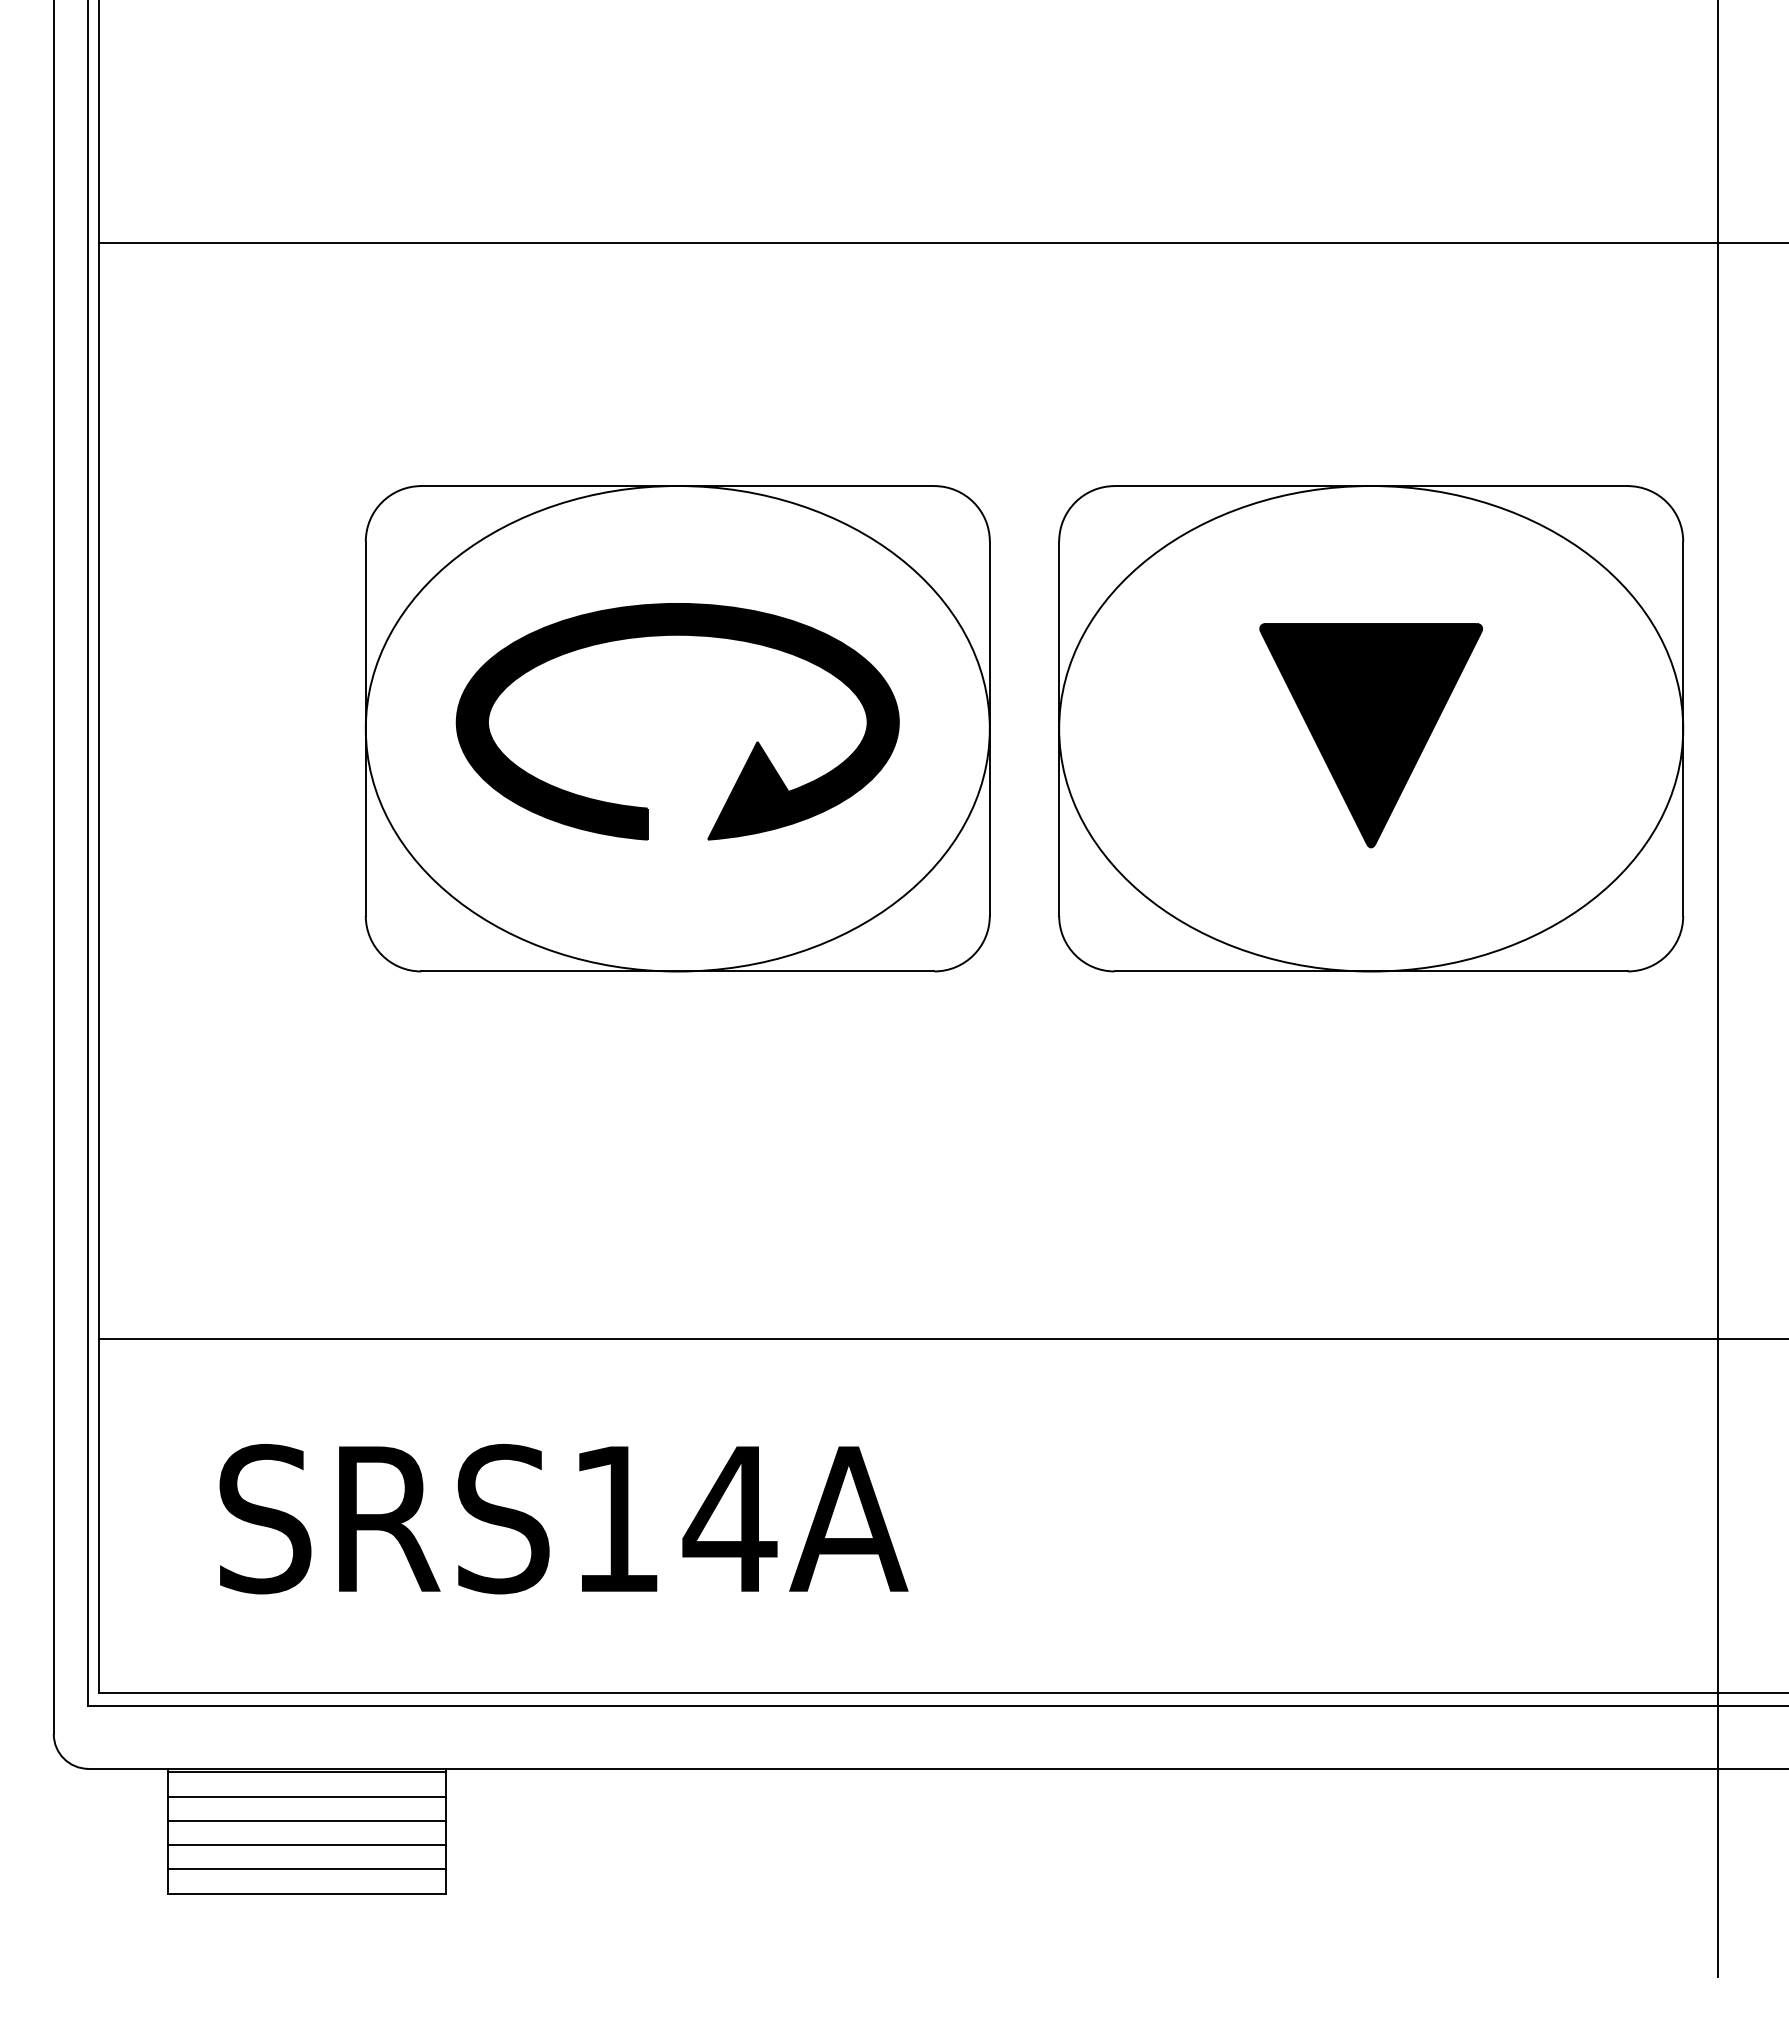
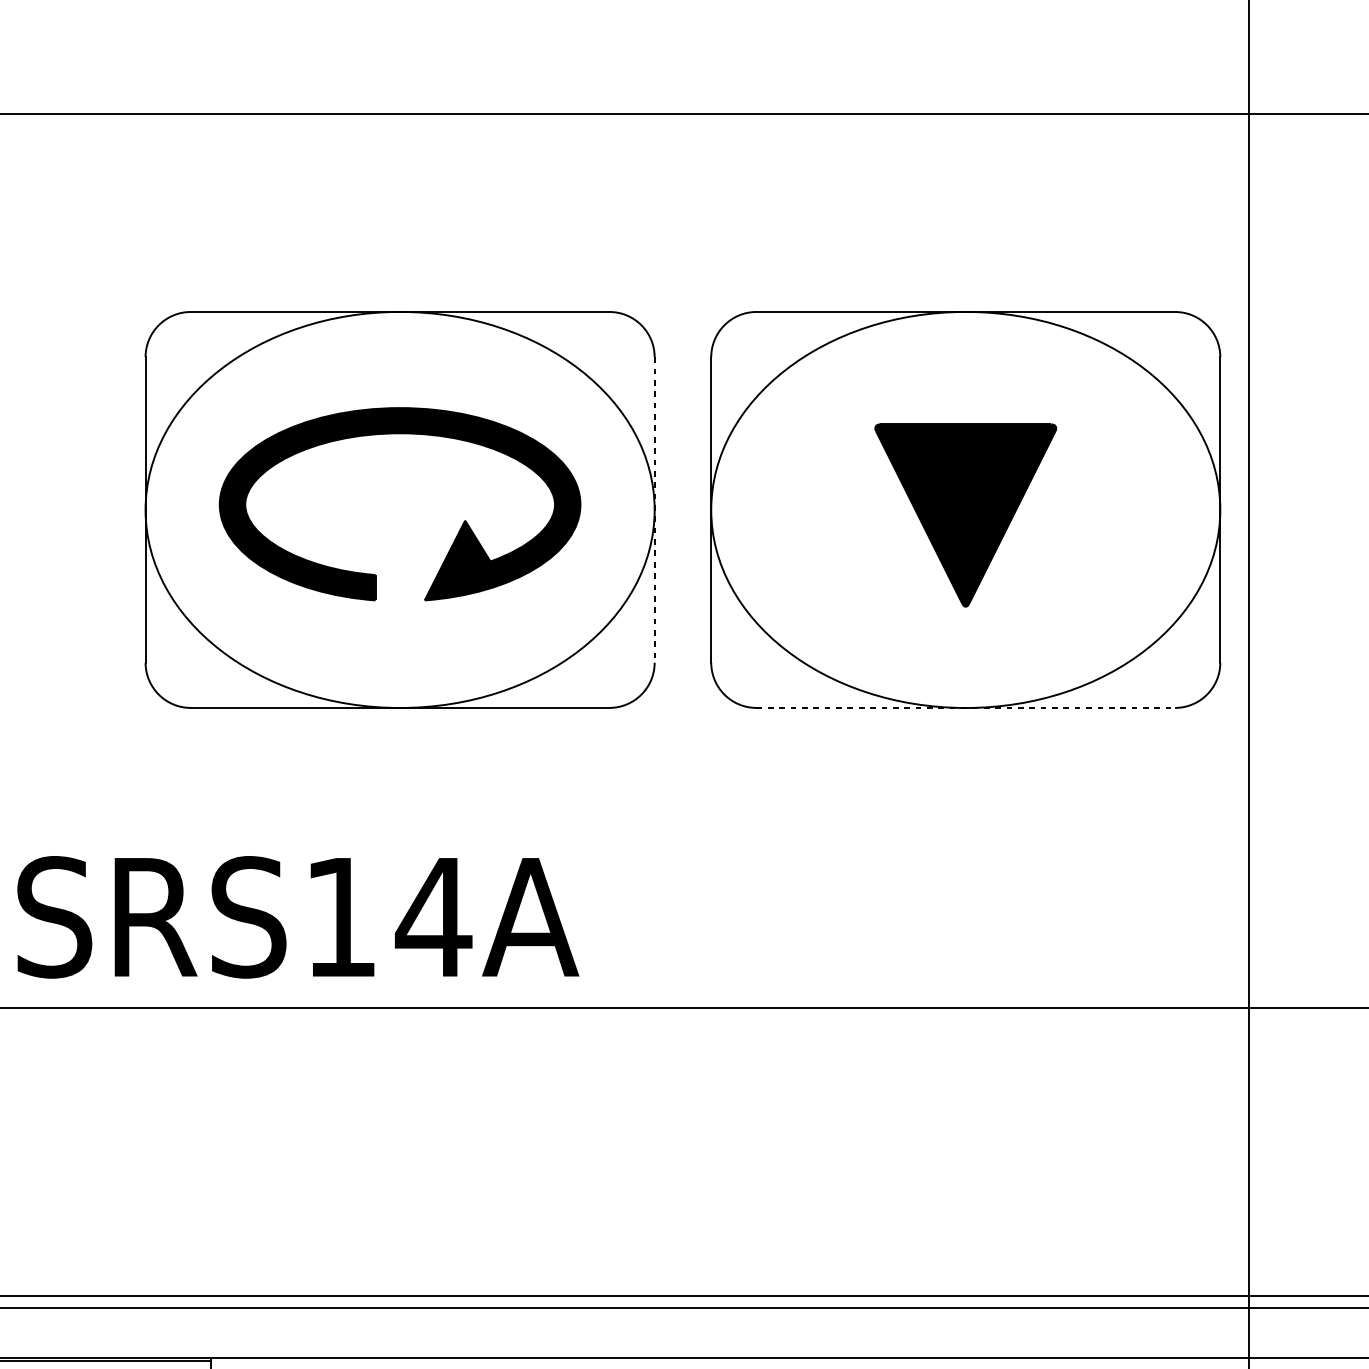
line: (989, 729) -> (654, 510), solid -> dashed
line: (1371, 971) -> (966, 707), solid -> dashed
text: (563, 1519) -> (297, 917), moved

